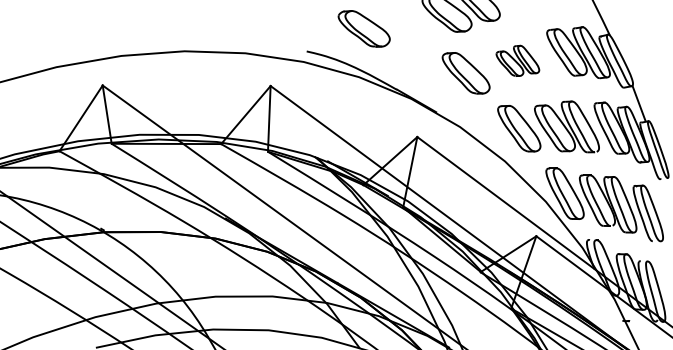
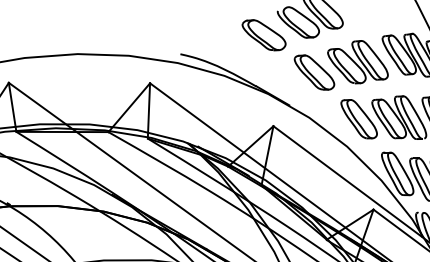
part: (363, 28) -> (263, 34), moved
part: (517, 60) -> (357, 61), size x1.67

